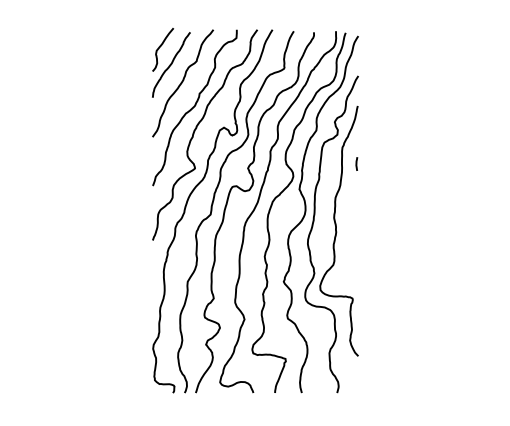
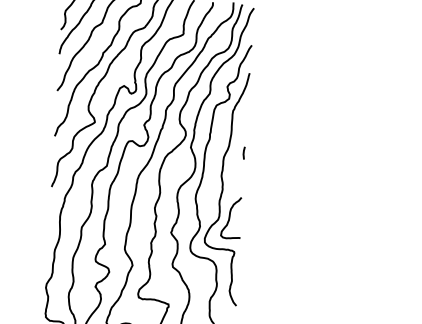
curve: (356, 163) -> (243, 152), moved
curve: (346, 262) -> (230, 218), added

